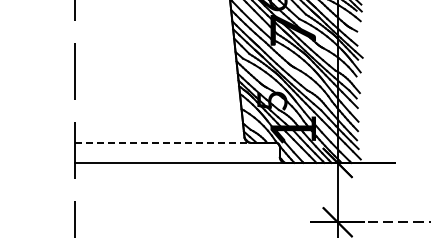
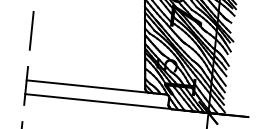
line: (162, 142) -> (87, 86), dashed -> solid

